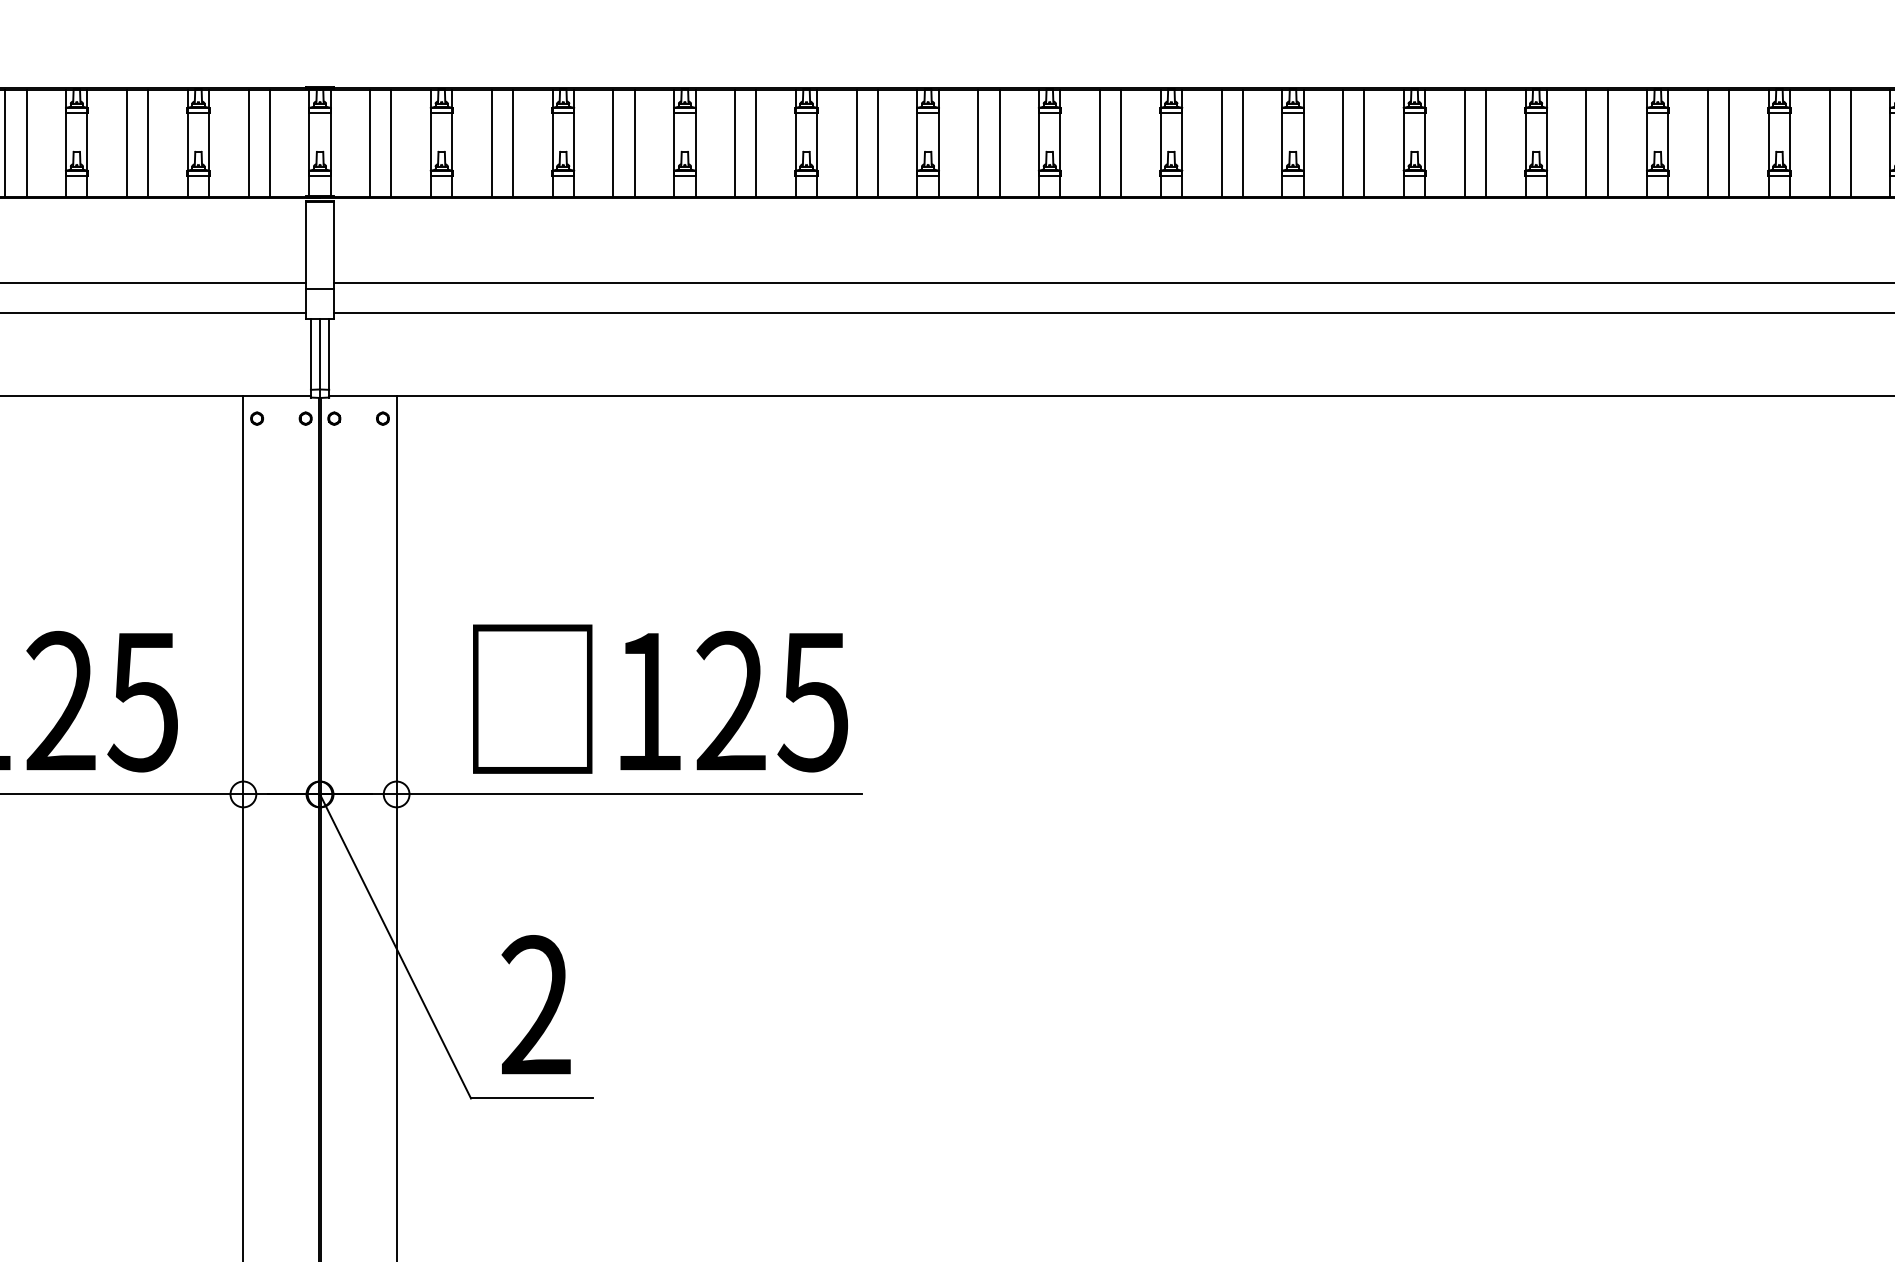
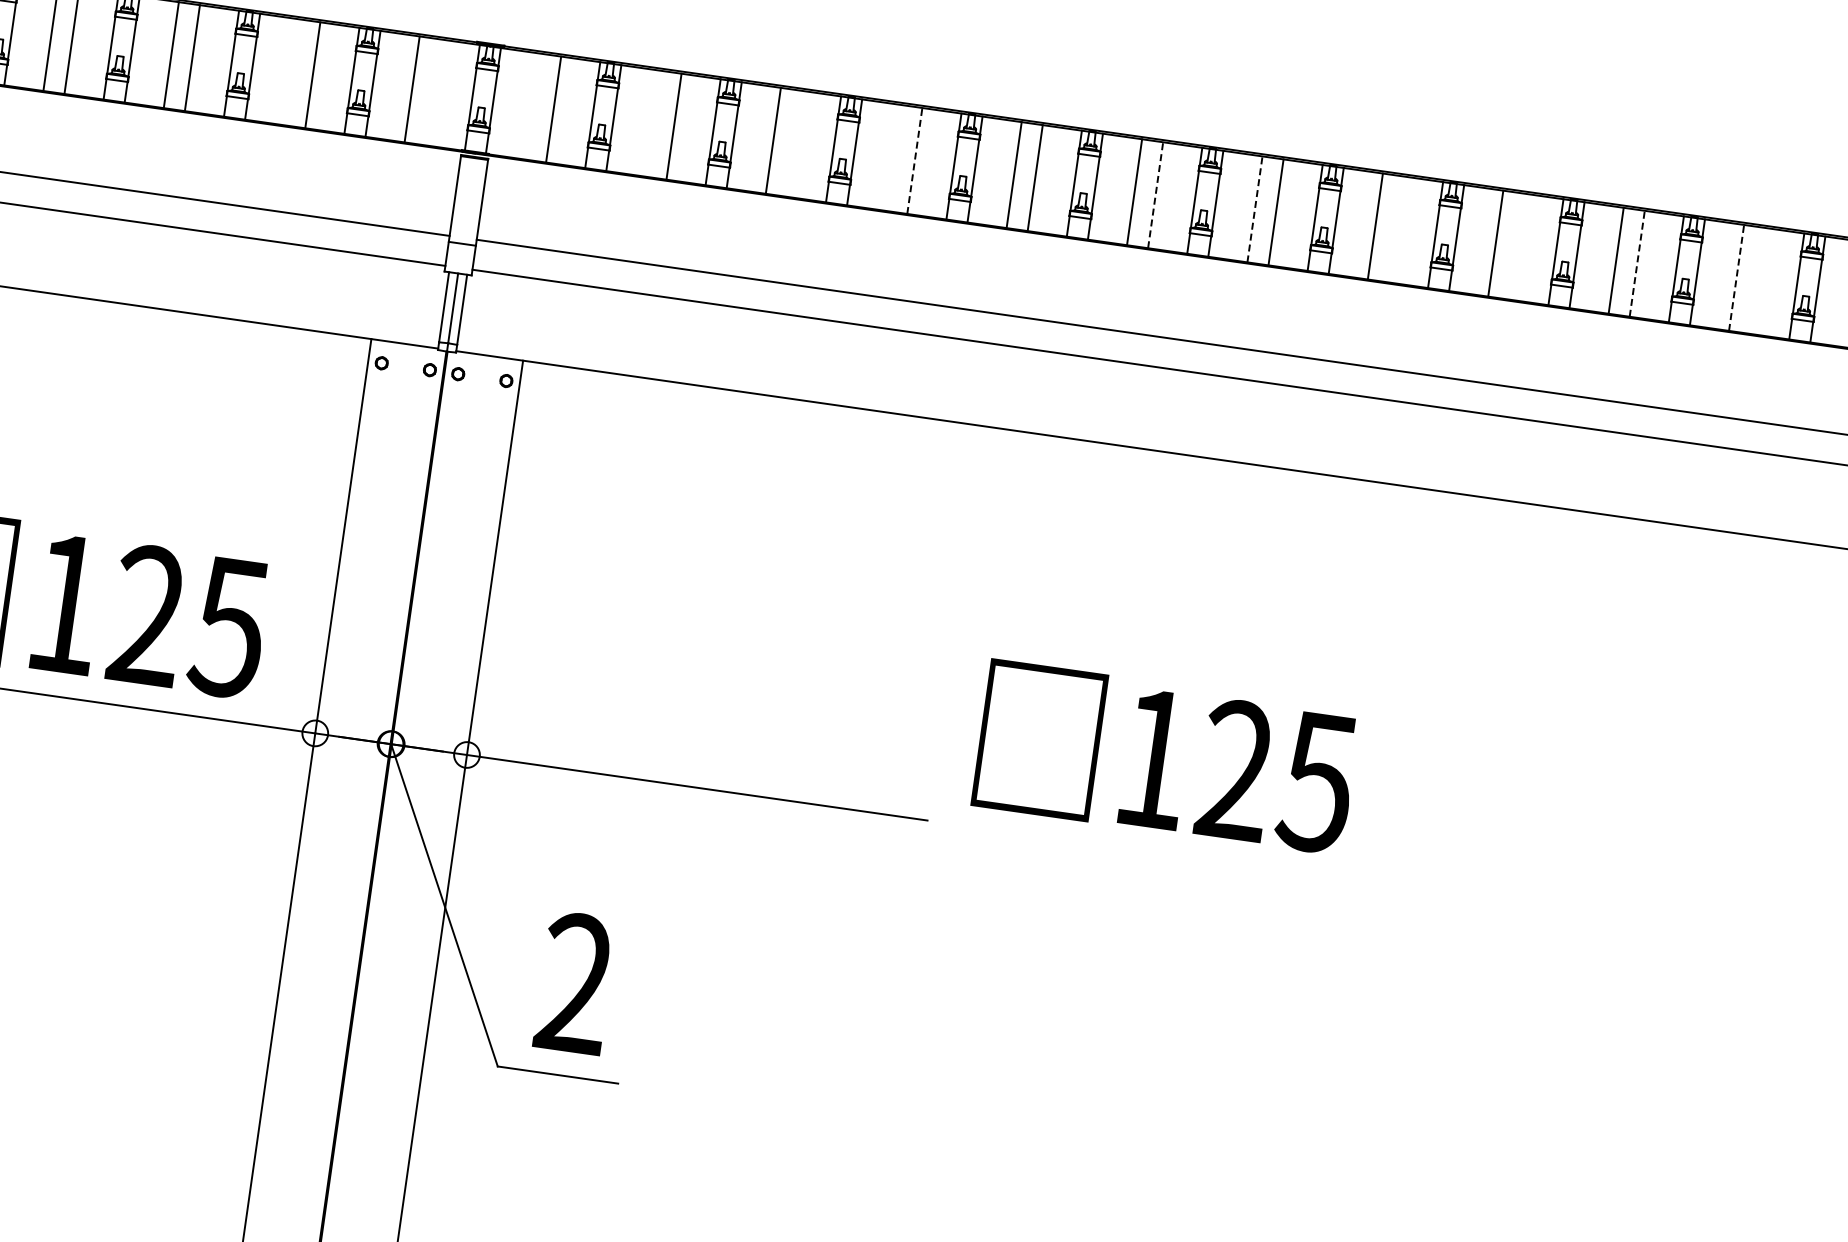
line: (126, 142) -> (291, 71), removed
line: (269, 142) -> (432, 91), removed
line: (370, 142) -> (532, 105), removed
line: (491, 142) -> (652, 122), removed
line: (634, 142) -> (794, 143), removed
line: (735, 142) -> (894, 157), removed
line: (1242, 142) -> (1396, 228), removed
line: (1364, 142) -> (1517, 245), removed
line: (1607, 142) -> (1757, 280), removed
line: (756, 143) -> (914, 161), solid -> dashed
line: (999, 143) -> (1155, 195), solid -> dashed
line: (1099, 143) -> (1254, 209), solid -> dashed
line: (1486, 143) -> (1637, 264), solid -> dashed
line: (1586, 143) -> (1736, 278), solid -> dashed
text: (660, 698) -> (1166, 757), moved

